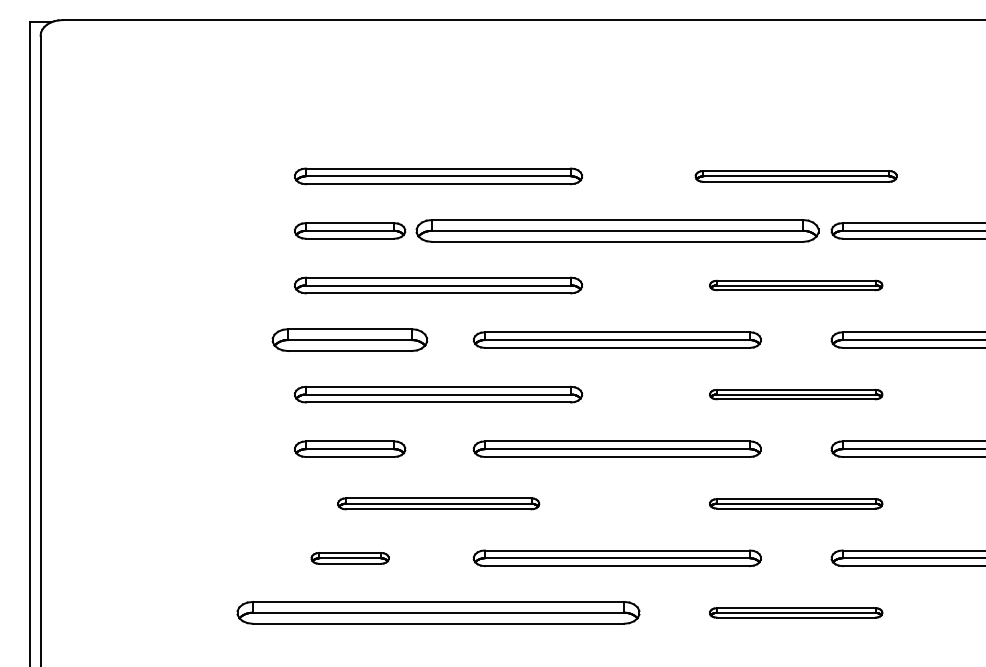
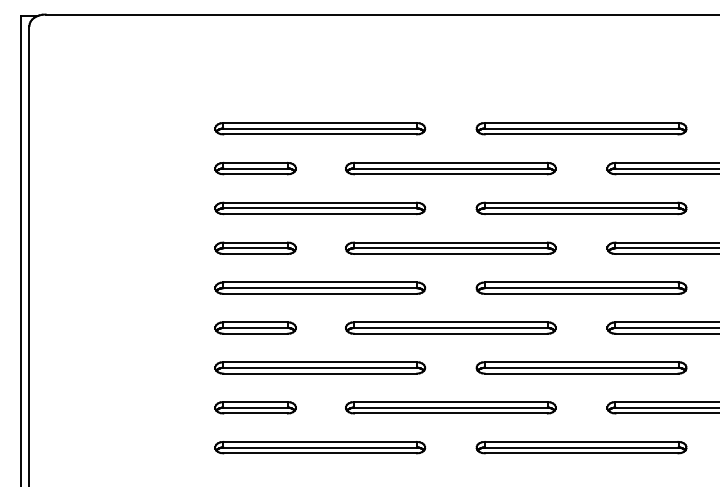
part: (795, 176) -> (581, 128), size x1.43
part: (616, 230) -> (450, 168), size x0.71
part: (795, 285) -> (581, 208), size x1.67
part: (350, 339) -> (255, 247), size x0.71
part: (795, 394) -> (581, 288), size x1.67
part: (438, 503) -> (320, 367), size x1.43
part: (795, 503) -> (581, 367), size x1.67
part: (350, 558) -> (255, 407), size x1.43
part: (438, 612) -> (320, 447), size x0.71
part: (795, 612) -> (581, 447), size x1.67

